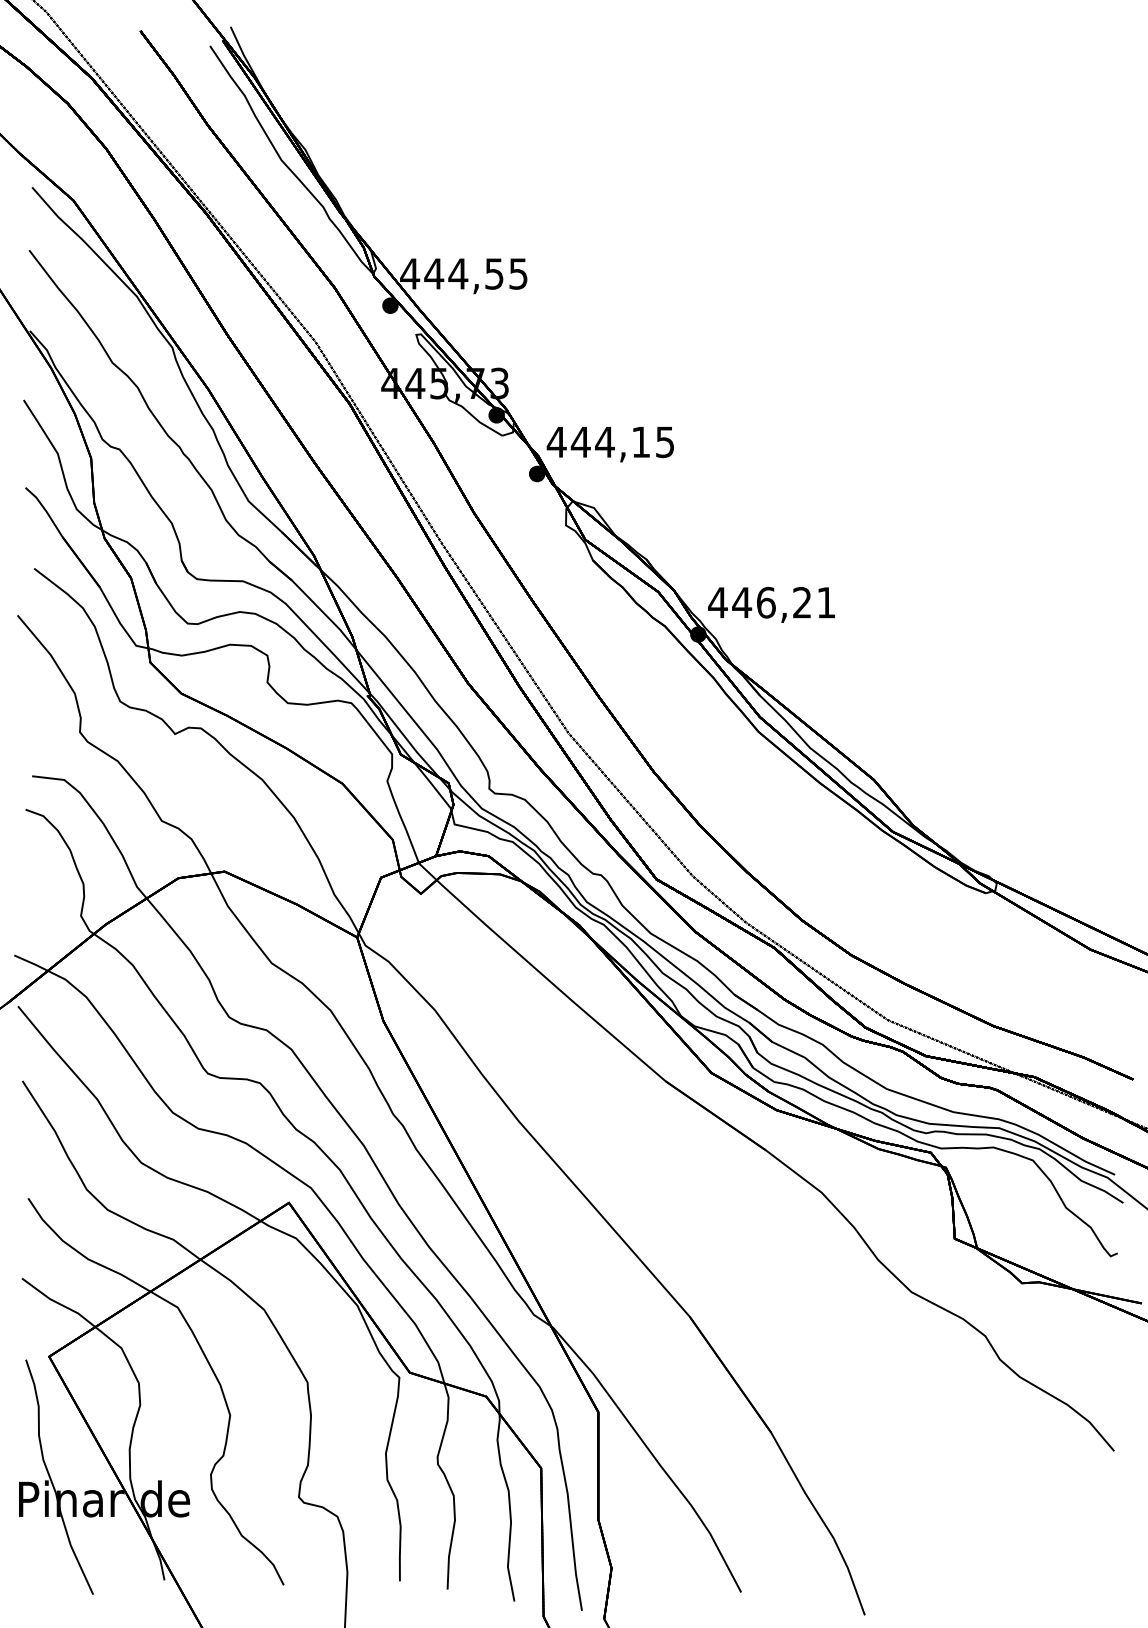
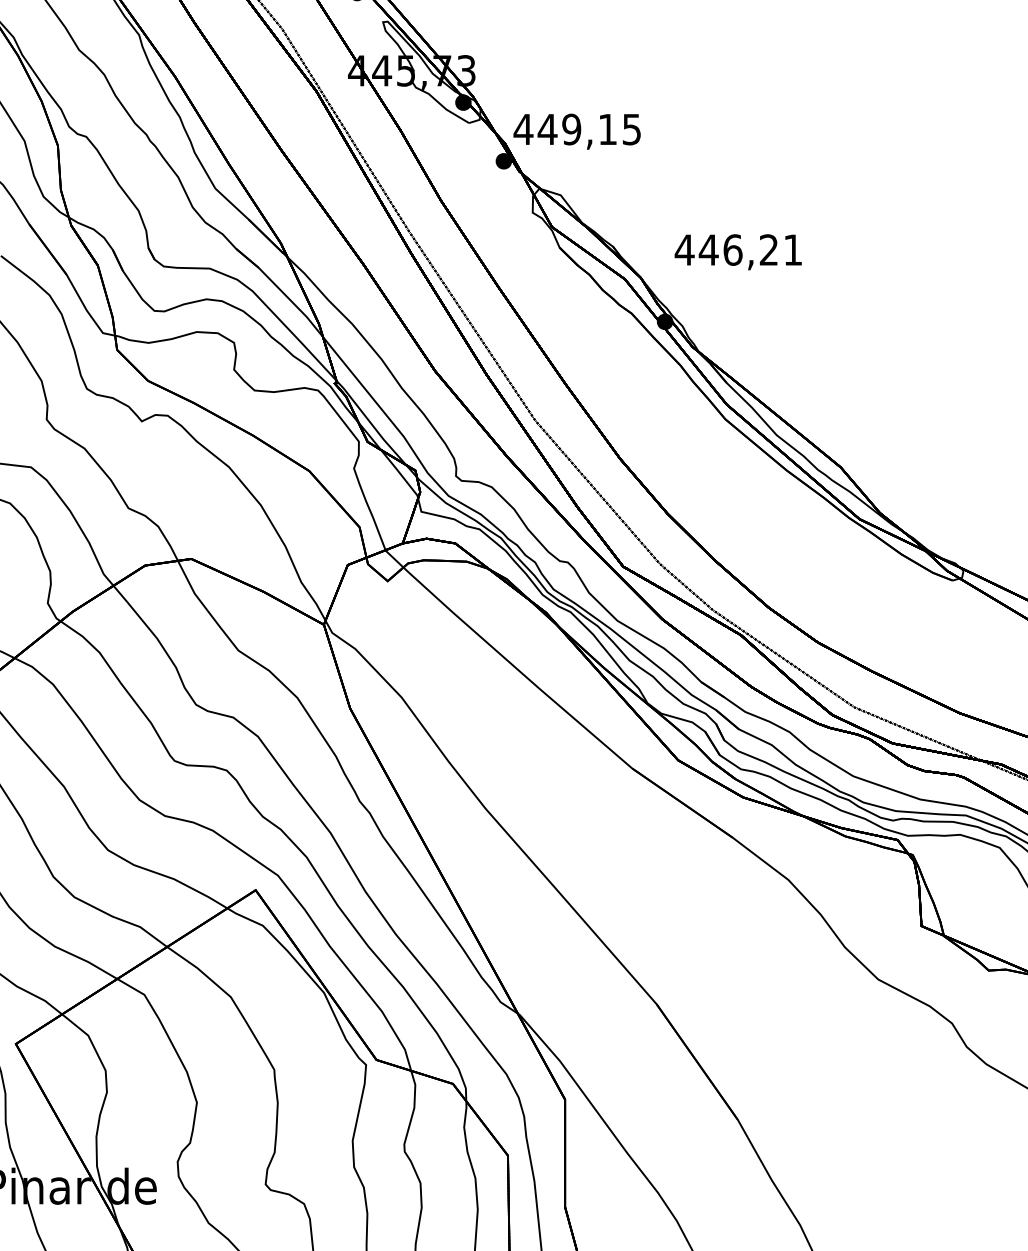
text: (604, 442) -> (571, 129), 444,15 -> 449,15
text: (771, 604) -> (738, 251), moved

